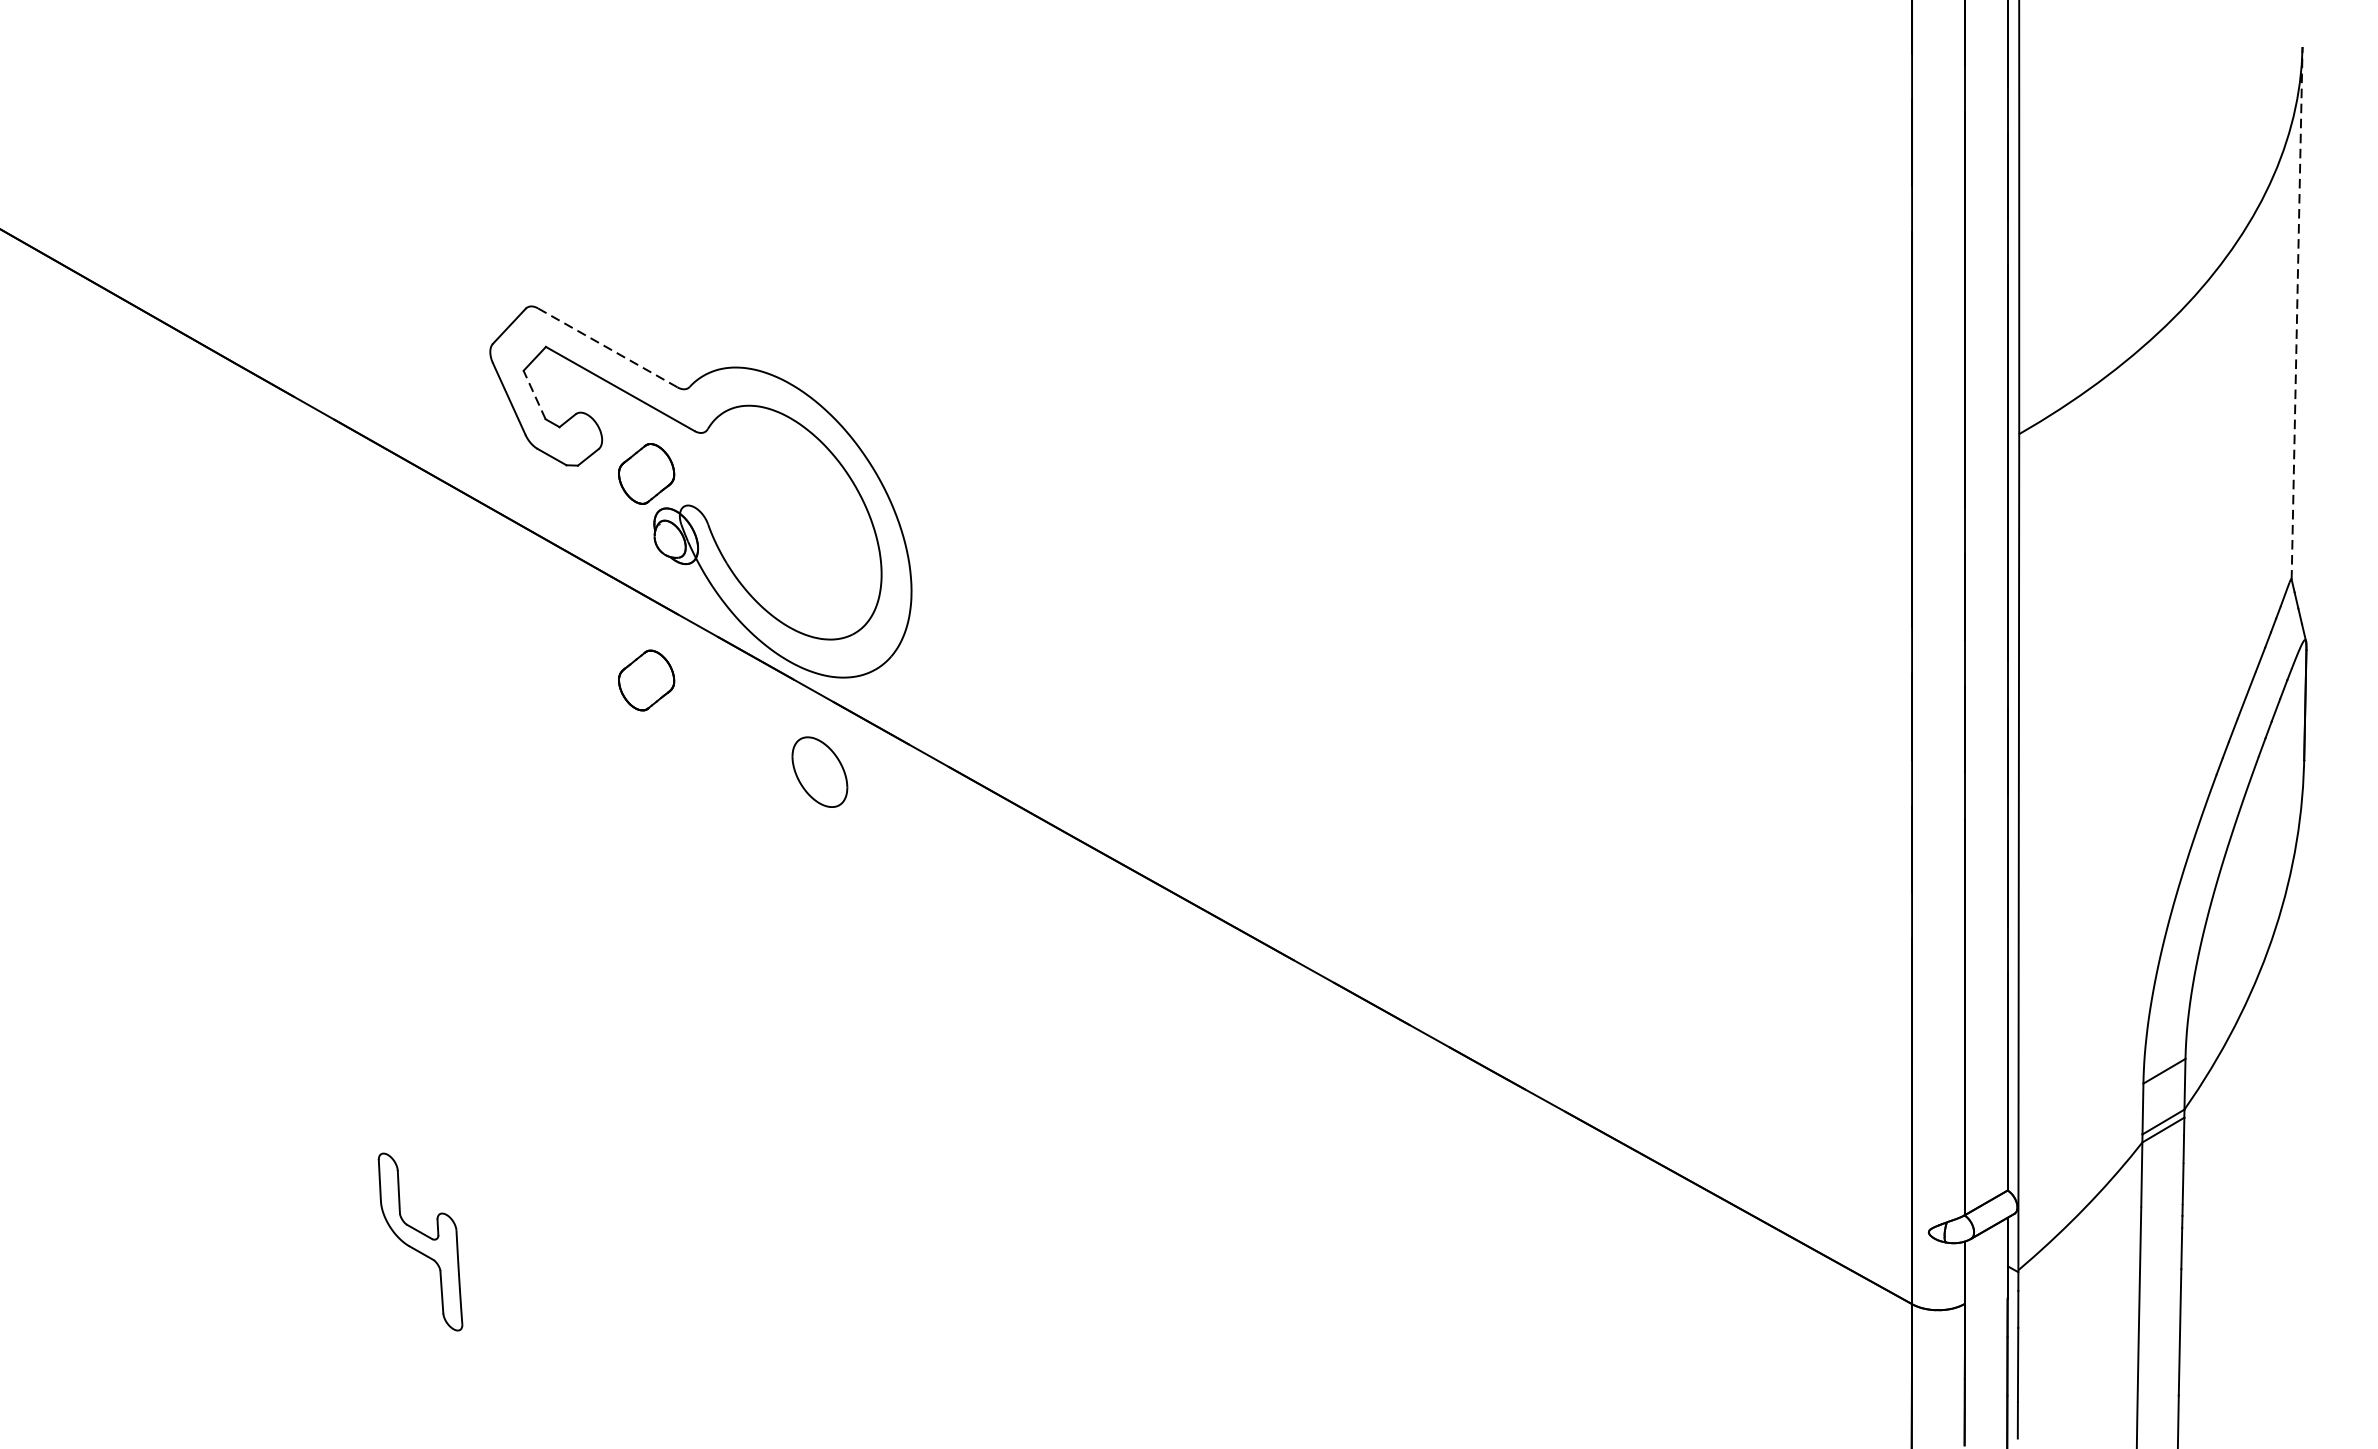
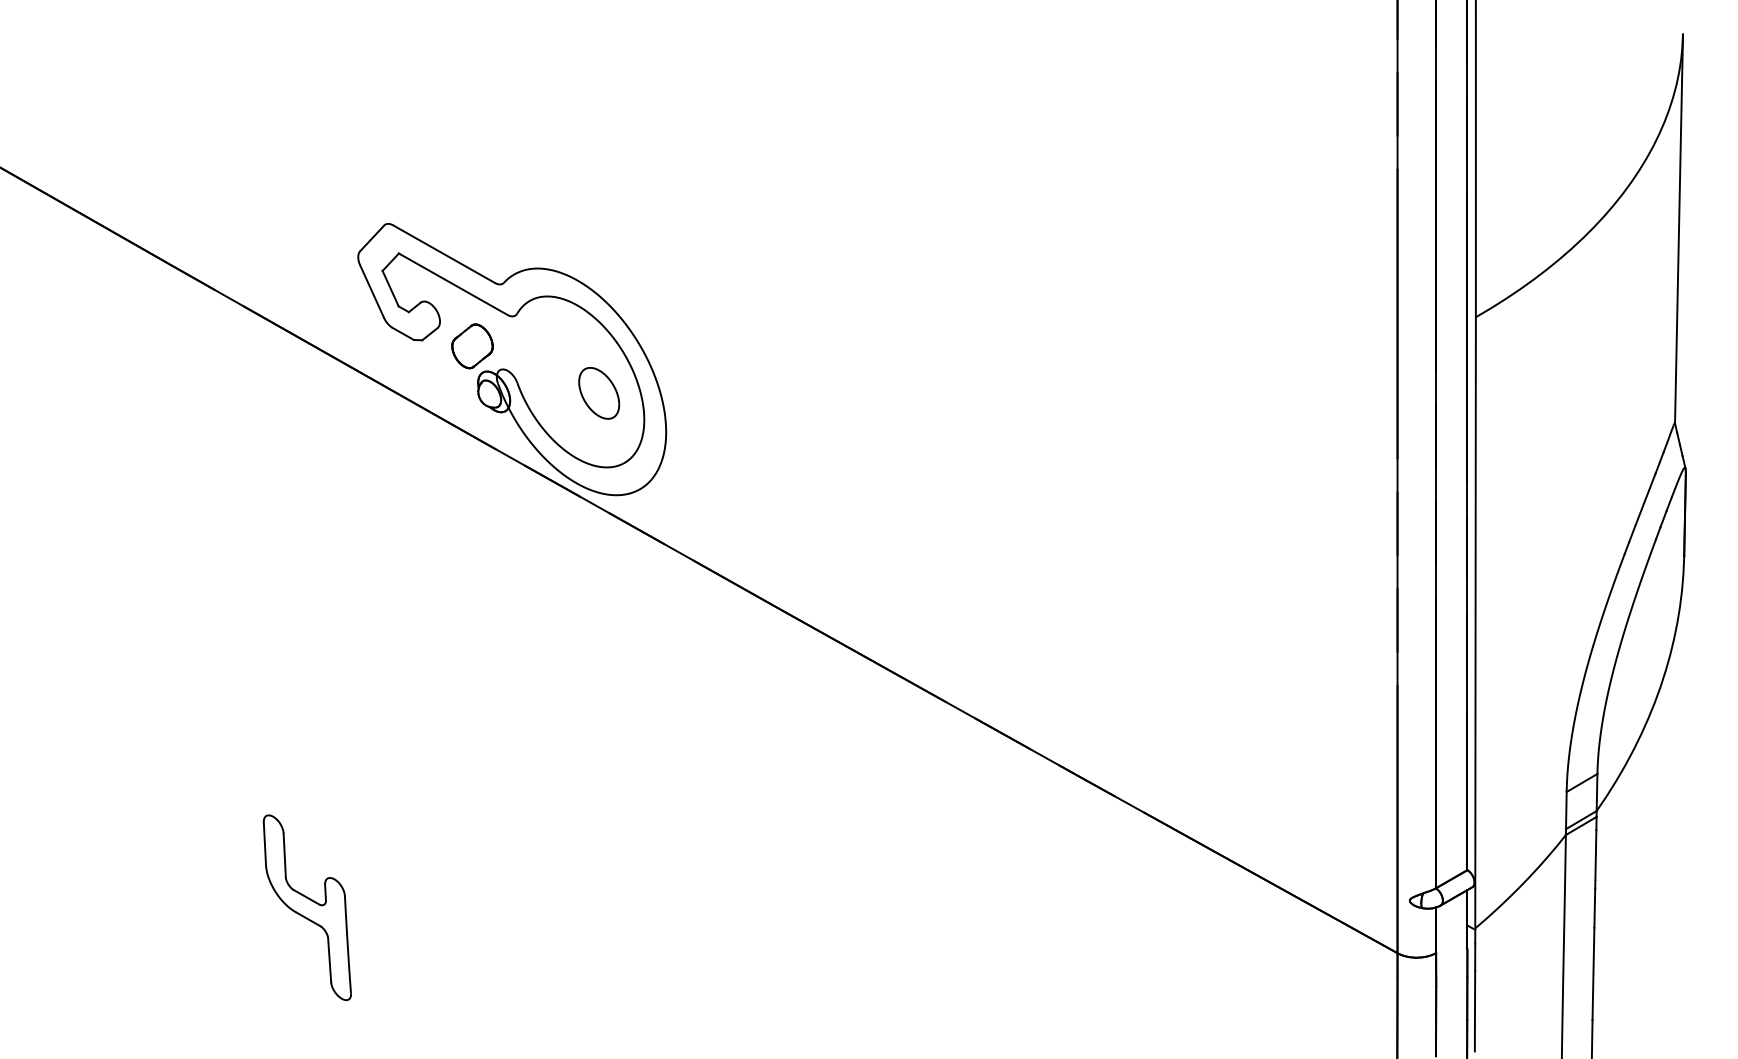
line: (2297, 312) -> (1679, 228), dashed -> solid
line: (608, 348) -> (444, 254), dashed -> solid
line: (534, 394) -> (390, 288), dashed -> solid
part: (646, 680) -> (472, 497), removed
part: (820, 772) -> (599, 393), moved
part: (419, 1241) -> (306, 907), size x1.43

